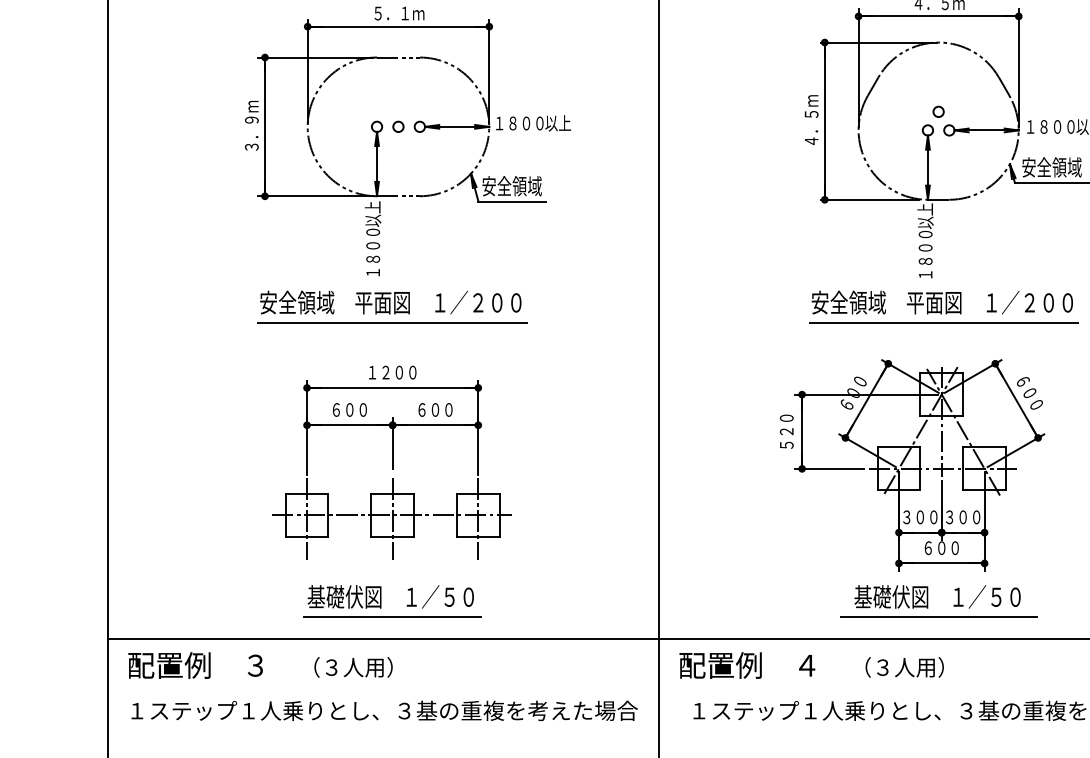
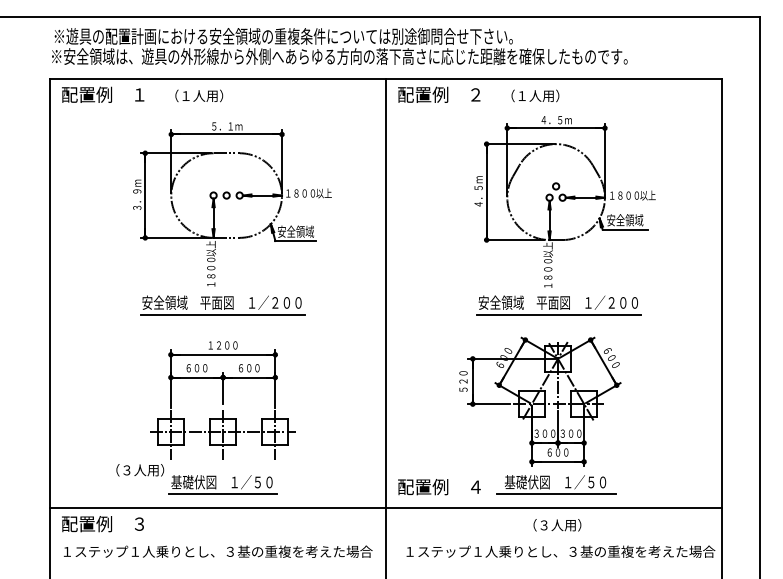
text: (747, 666) -> (439, 487), moved
text: (353, 667) -> (140, 470), moved
text: (904, 667) -> (557, 525), moved

